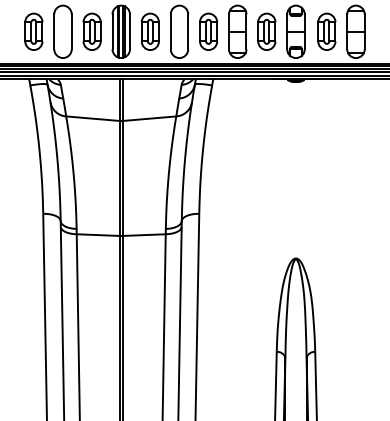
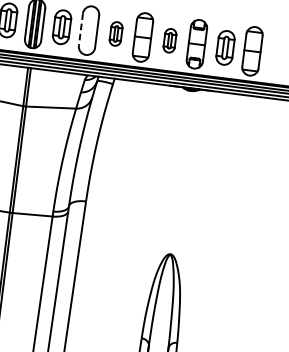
part: (208, 31) -> (115, 33), size x0.7
part: (266, 31) -> (169, 40), size x0.7
line: (170, 32) -> (80, 30), solid -> dashed

